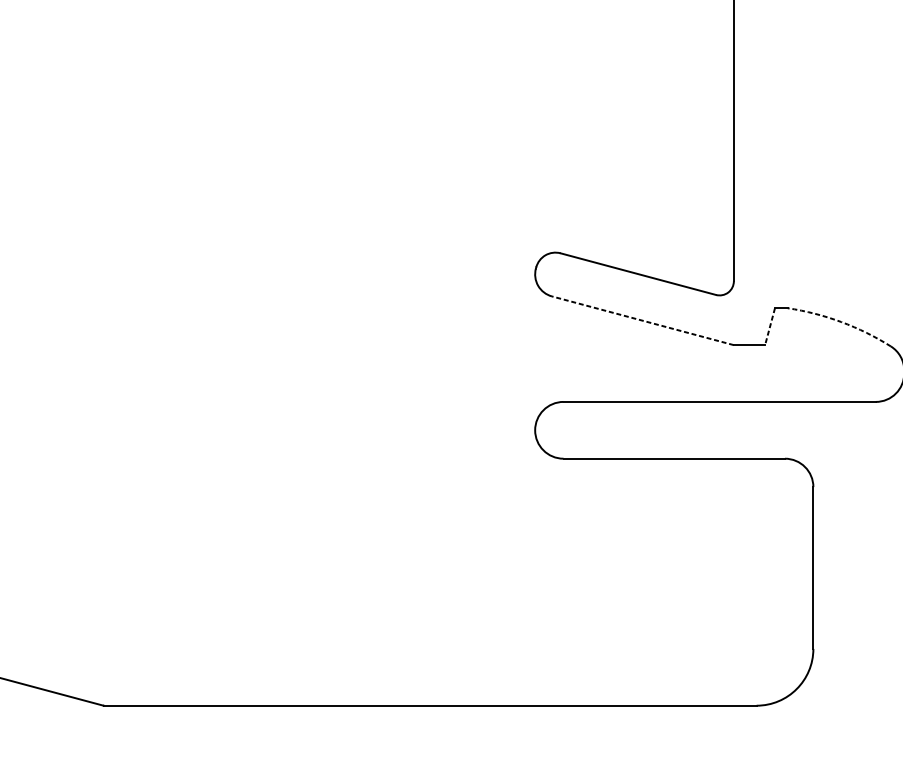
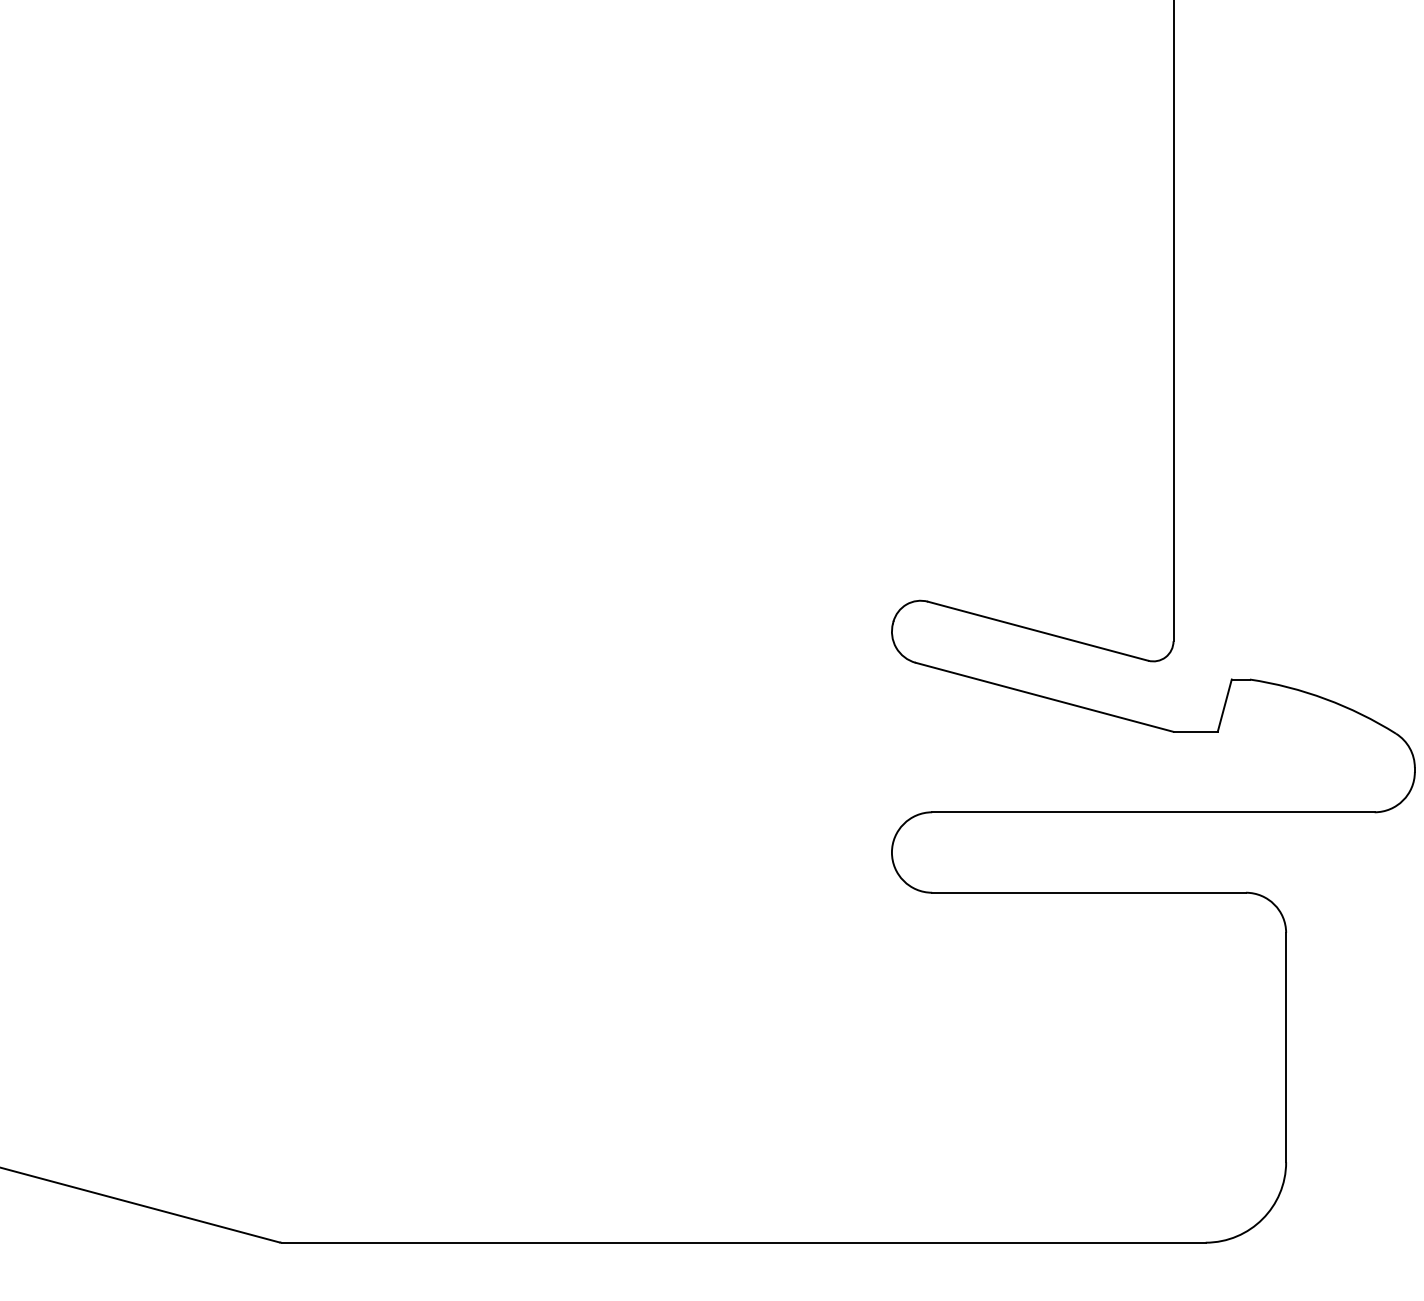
line: (642, 320) -> (1044, 697), dashed -> solid
arc: (841, 322) -> (1325, 699), dashed -> solid
line: (769, 327) -> (1224, 706), dashed -> solid

